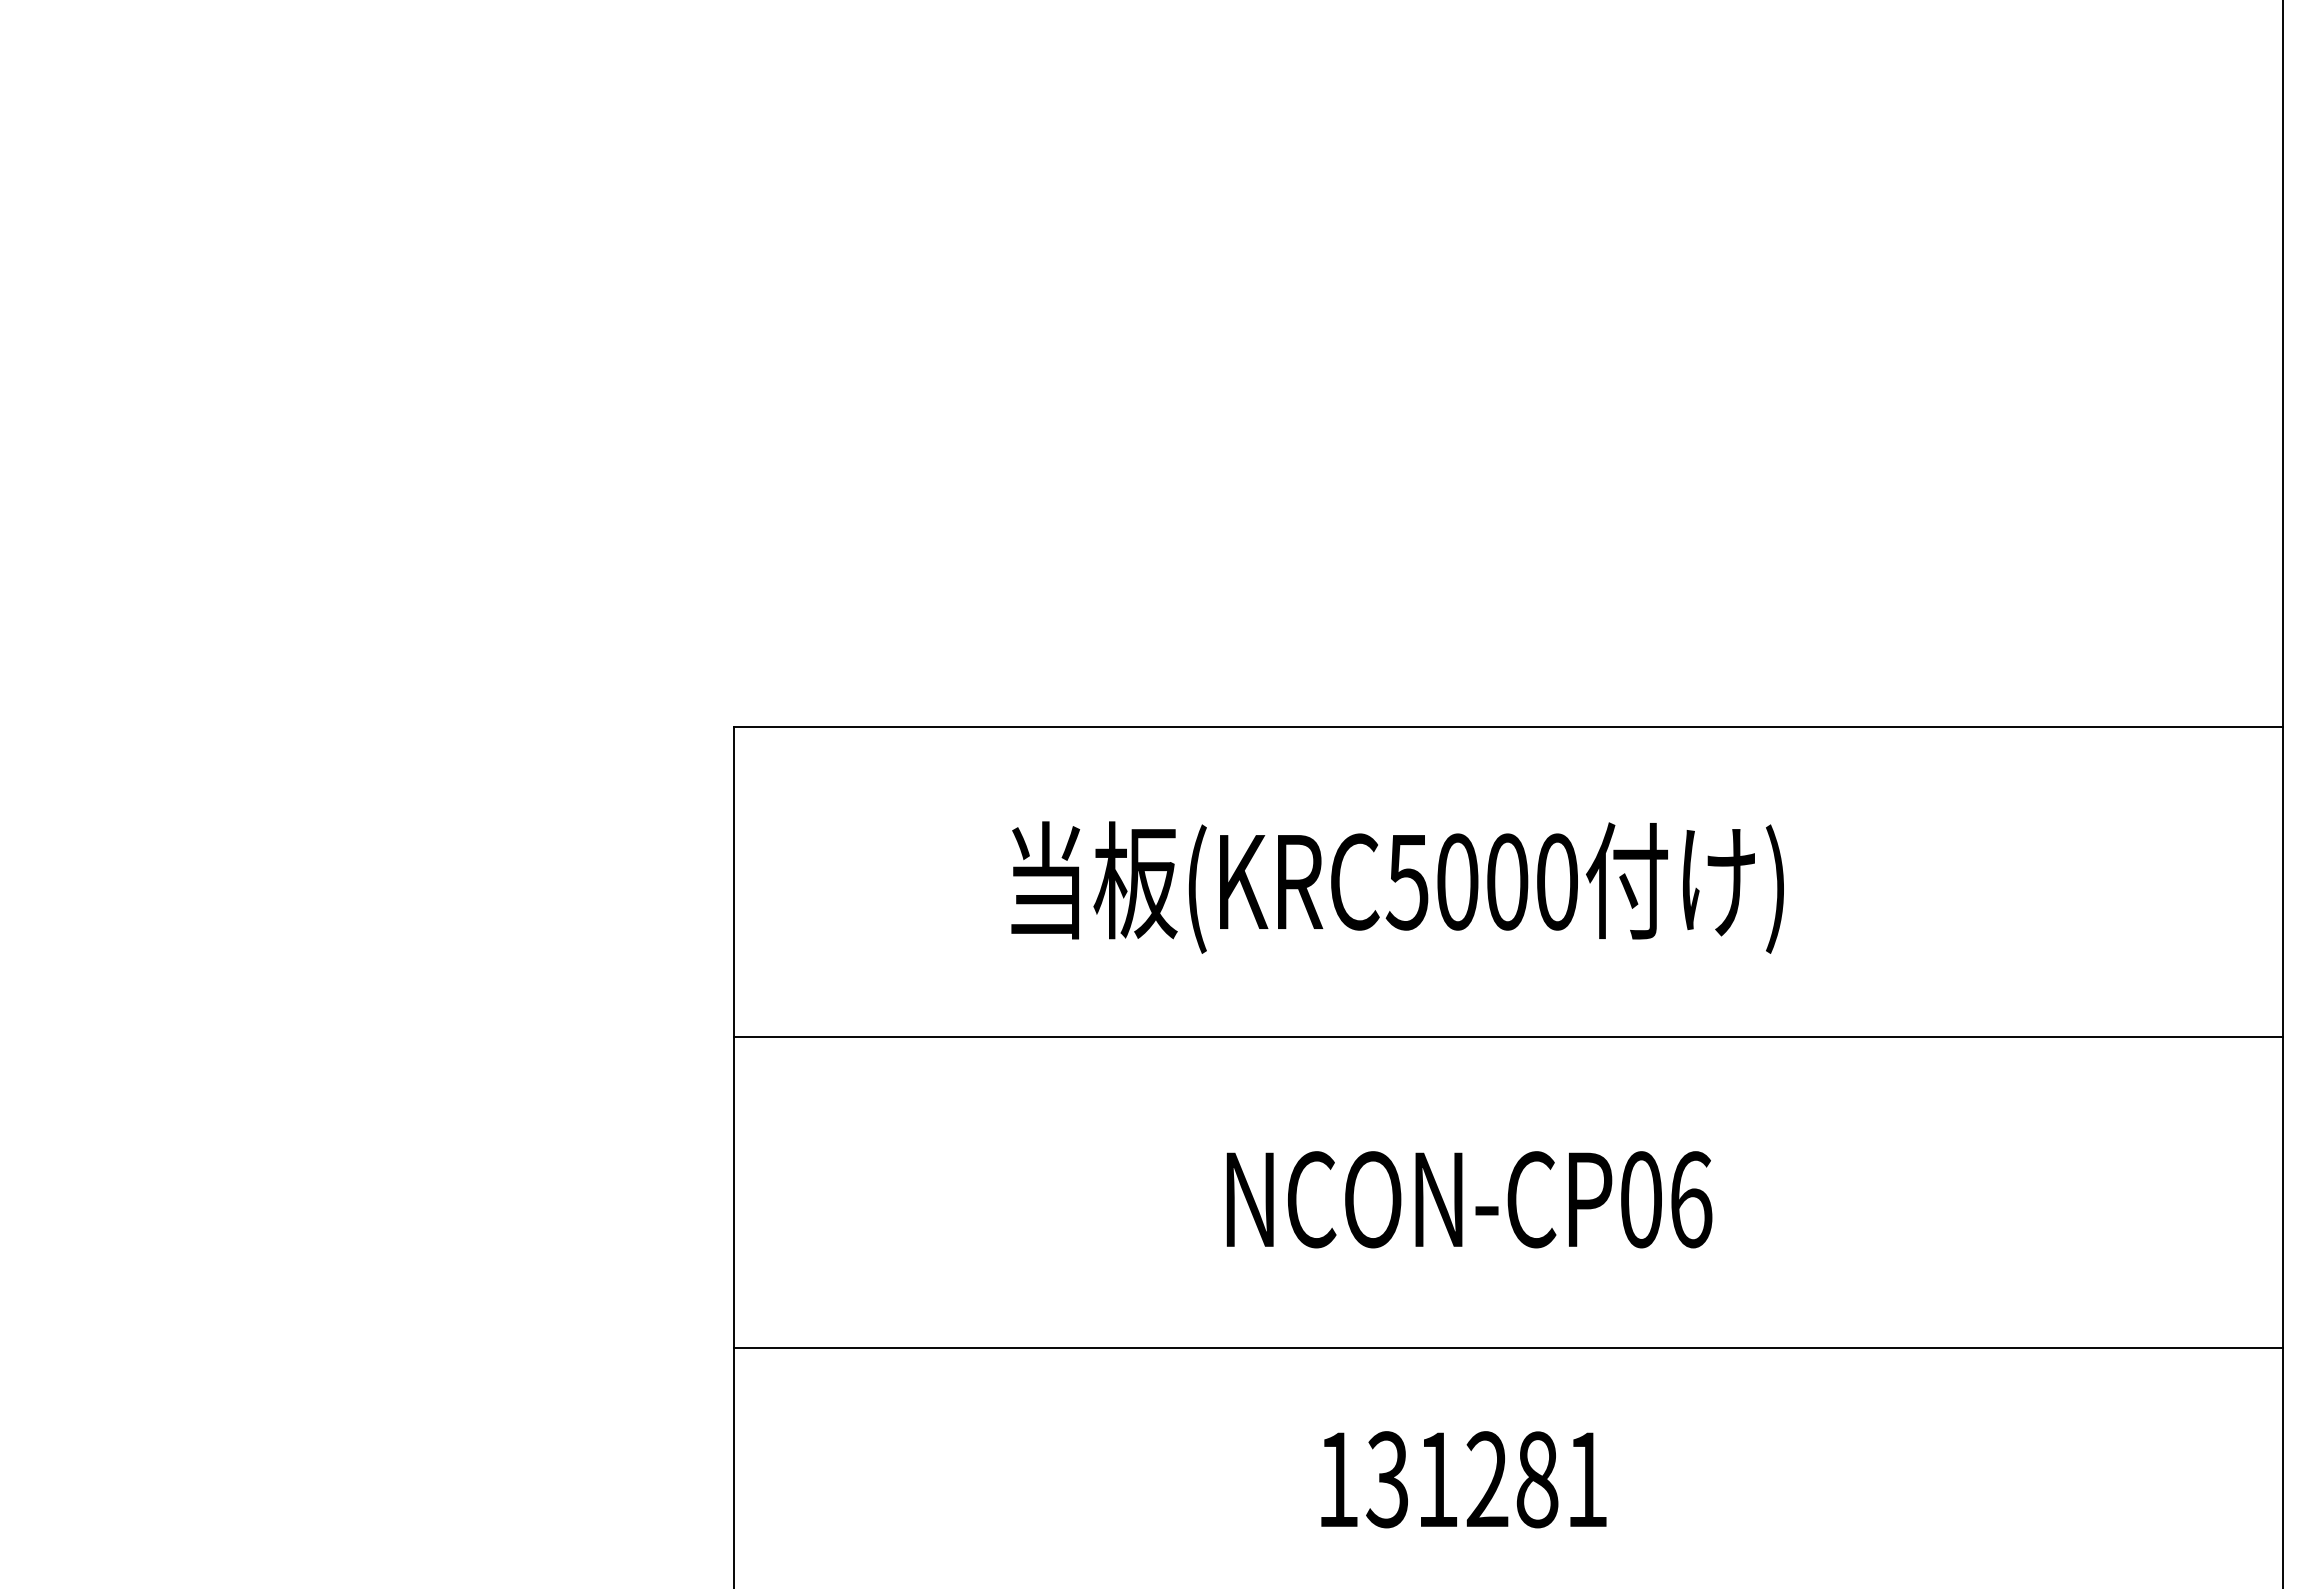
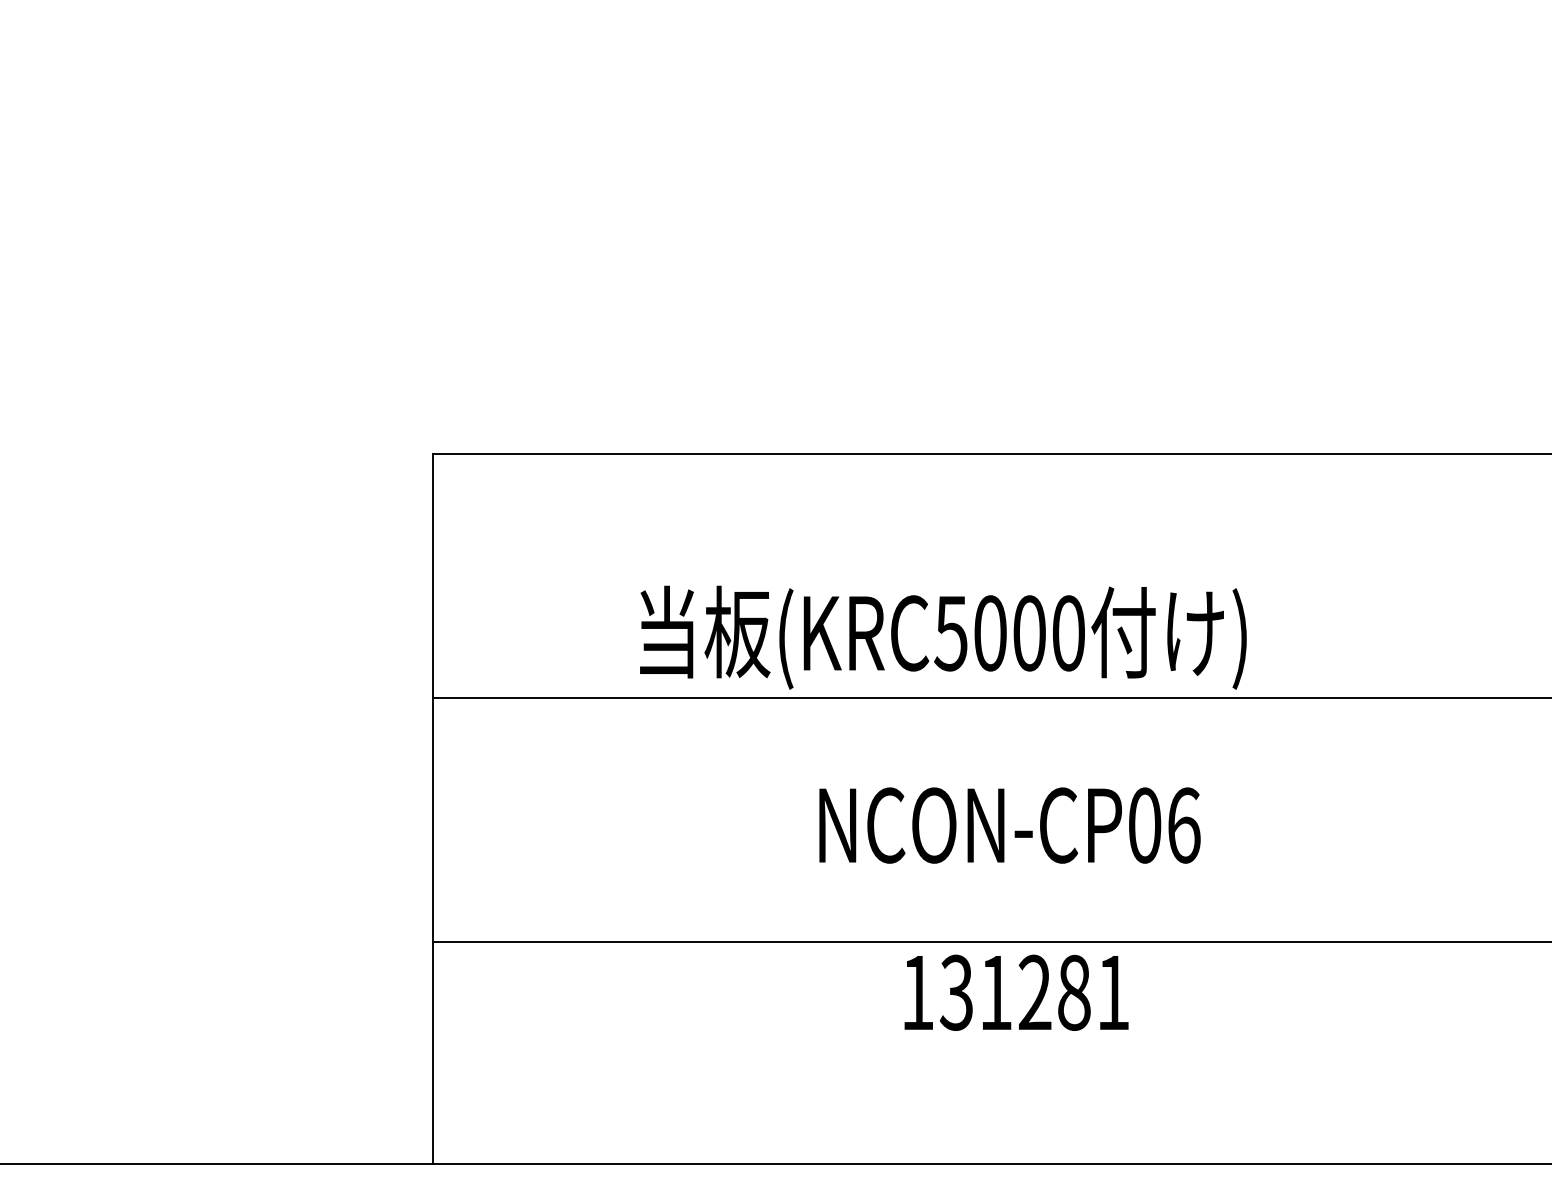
text: (1397, 887) -> (943, 637), moved
text: (1463, 1479) -> (1016, 992), moved

